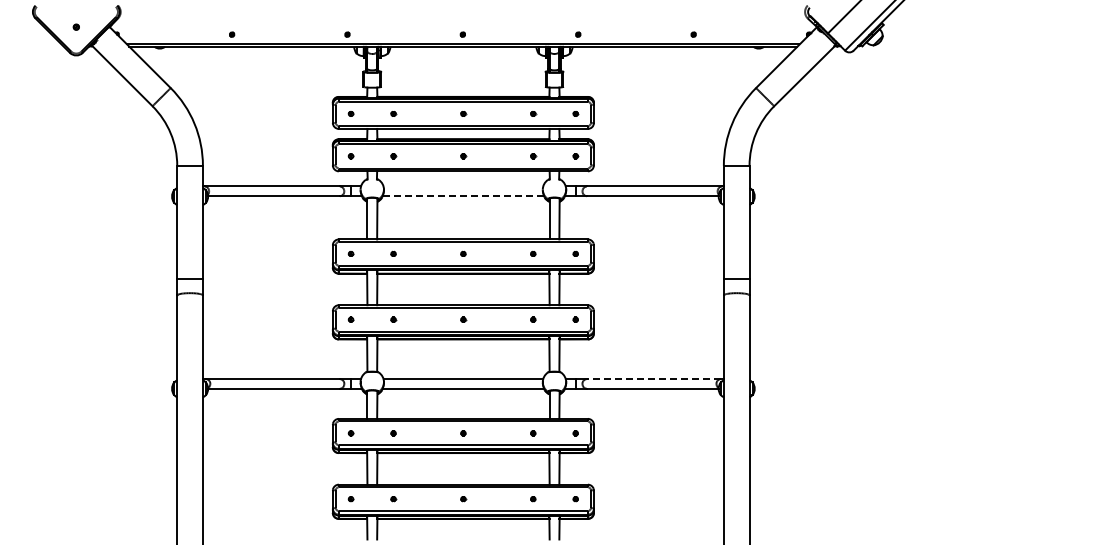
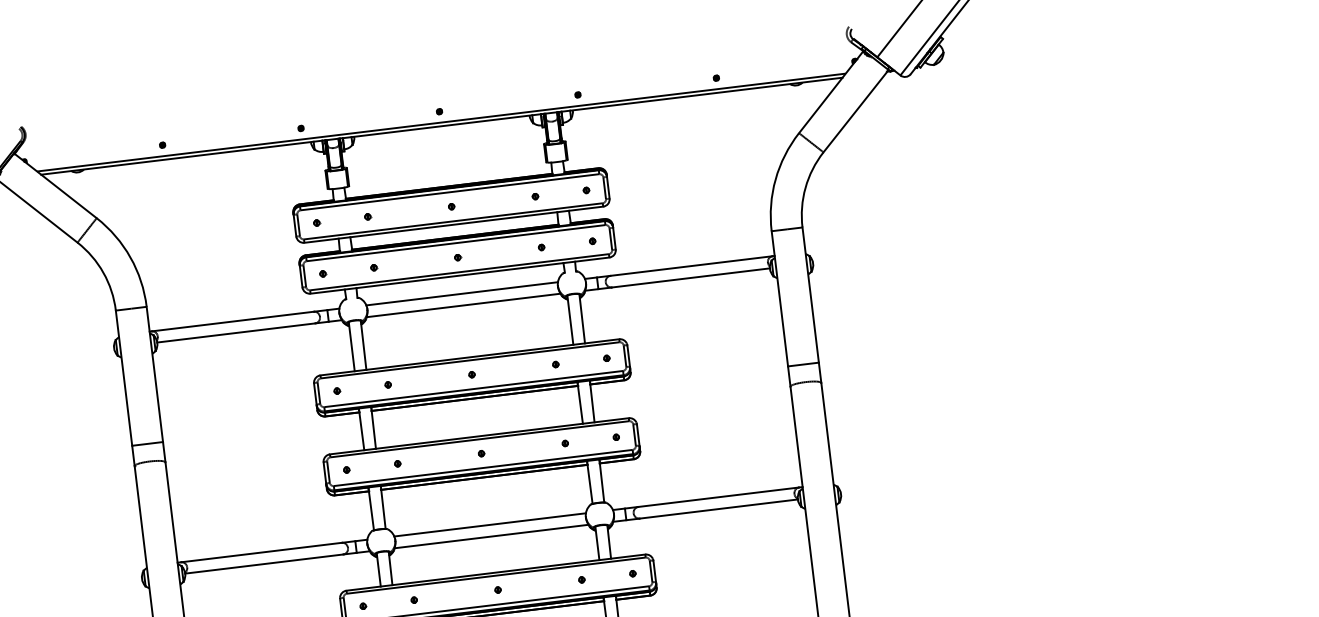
line: (463, 186) -> (462, 293), added
line: (463, 196) -> (463, 305), dashed -> solid
line: (653, 379) -> (718, 497), dashed -> solid

